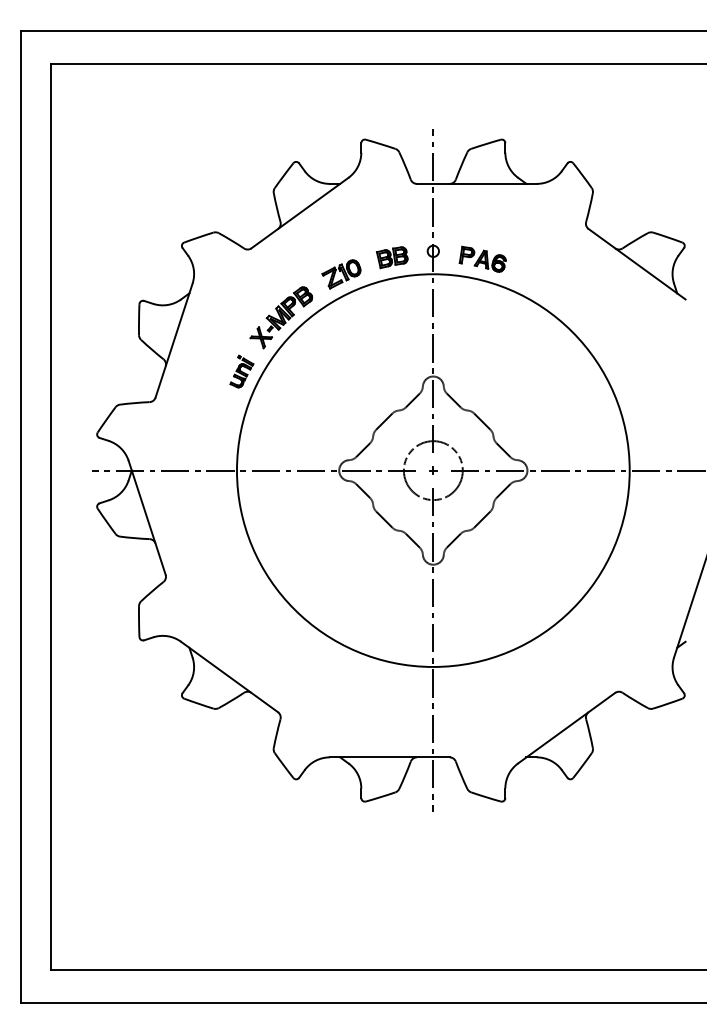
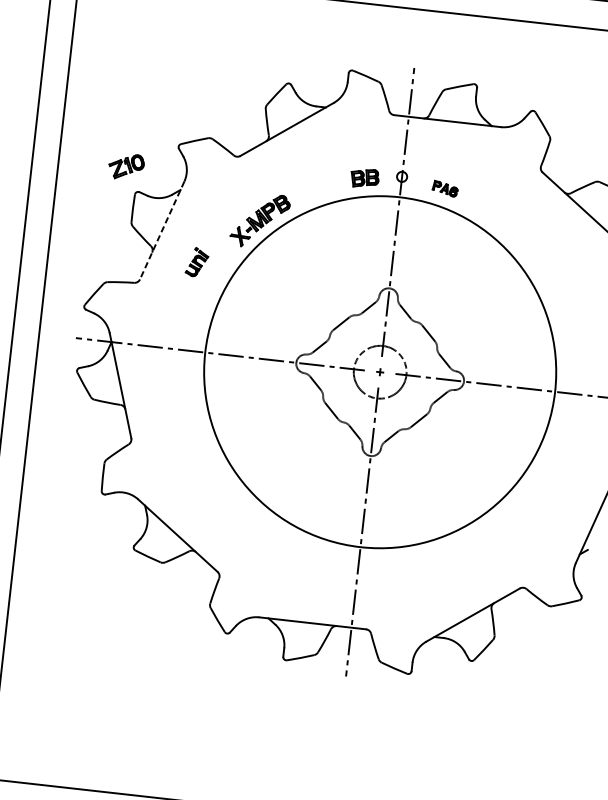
part: (482, 258) -> (445, 188), size x0.6
part: (341, 274) -> (126, 166), moved
line: (174, 340) -> (162, 230), solid -> dashed
part: (241, 371) -> (196, 262), moved

